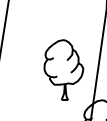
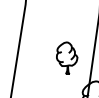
part: (62, 68) -> (66, 57), size x0.7

